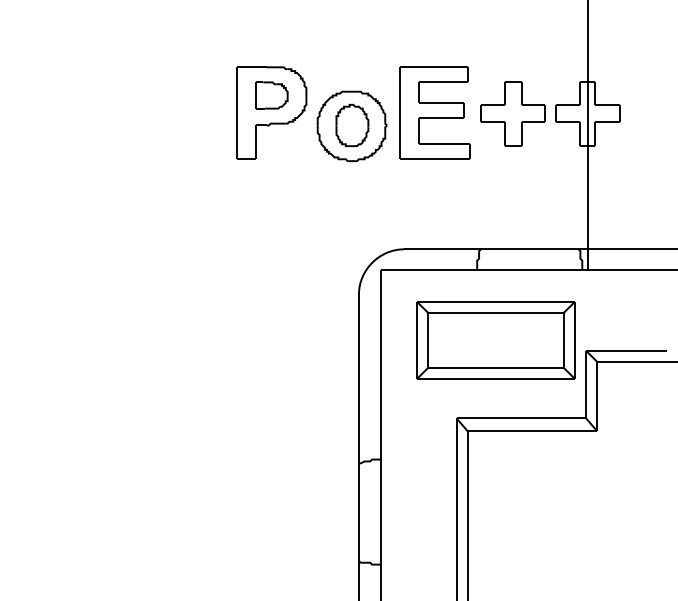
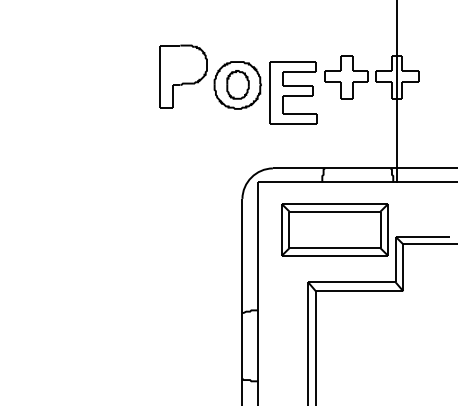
part: (271, 95) -> (183, 64), removed
part: (434, 113) -> (293, 92), moved

